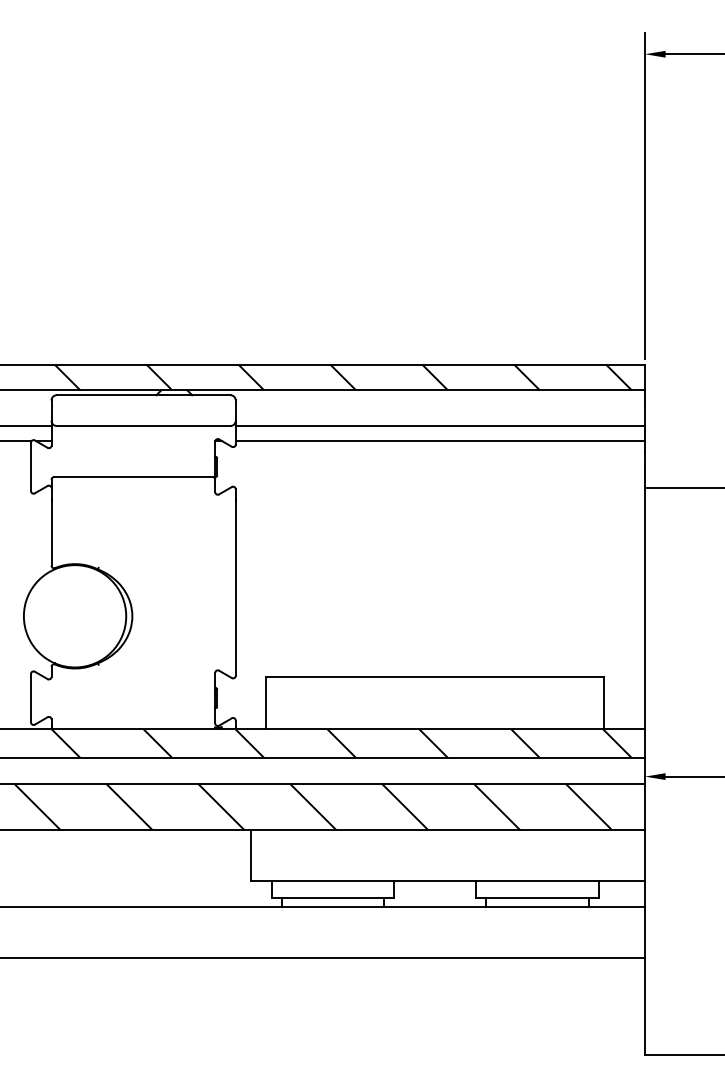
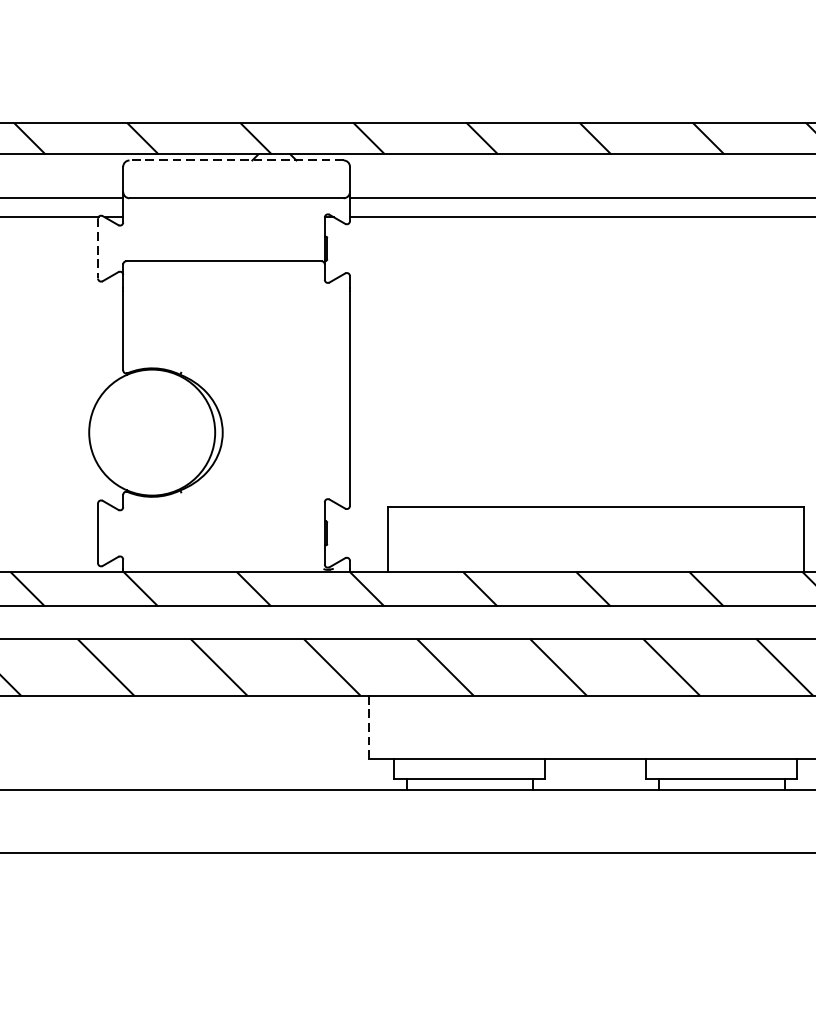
line: (143, 395) -> (236, 160), solid -> dashed
line: (31, 467) -> (98, 249), solid -> dashed
line: (251, 855) -> (369, 727), solid -> dashed

